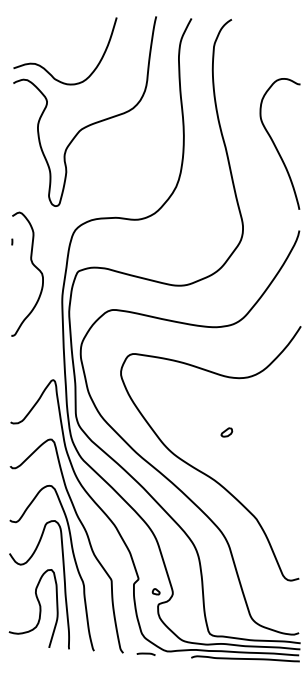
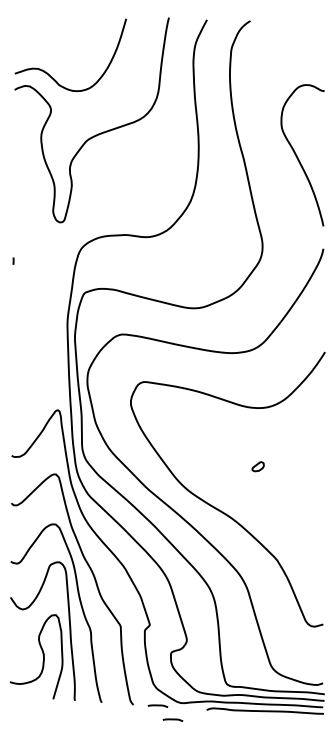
curve: (33, 266) -> (36, 287), removed
part: (226, 432) -> (257, 466), moved
part: (155, 591) -> (168, 638), removed
line: (159, 666) -> (172, 719), added

